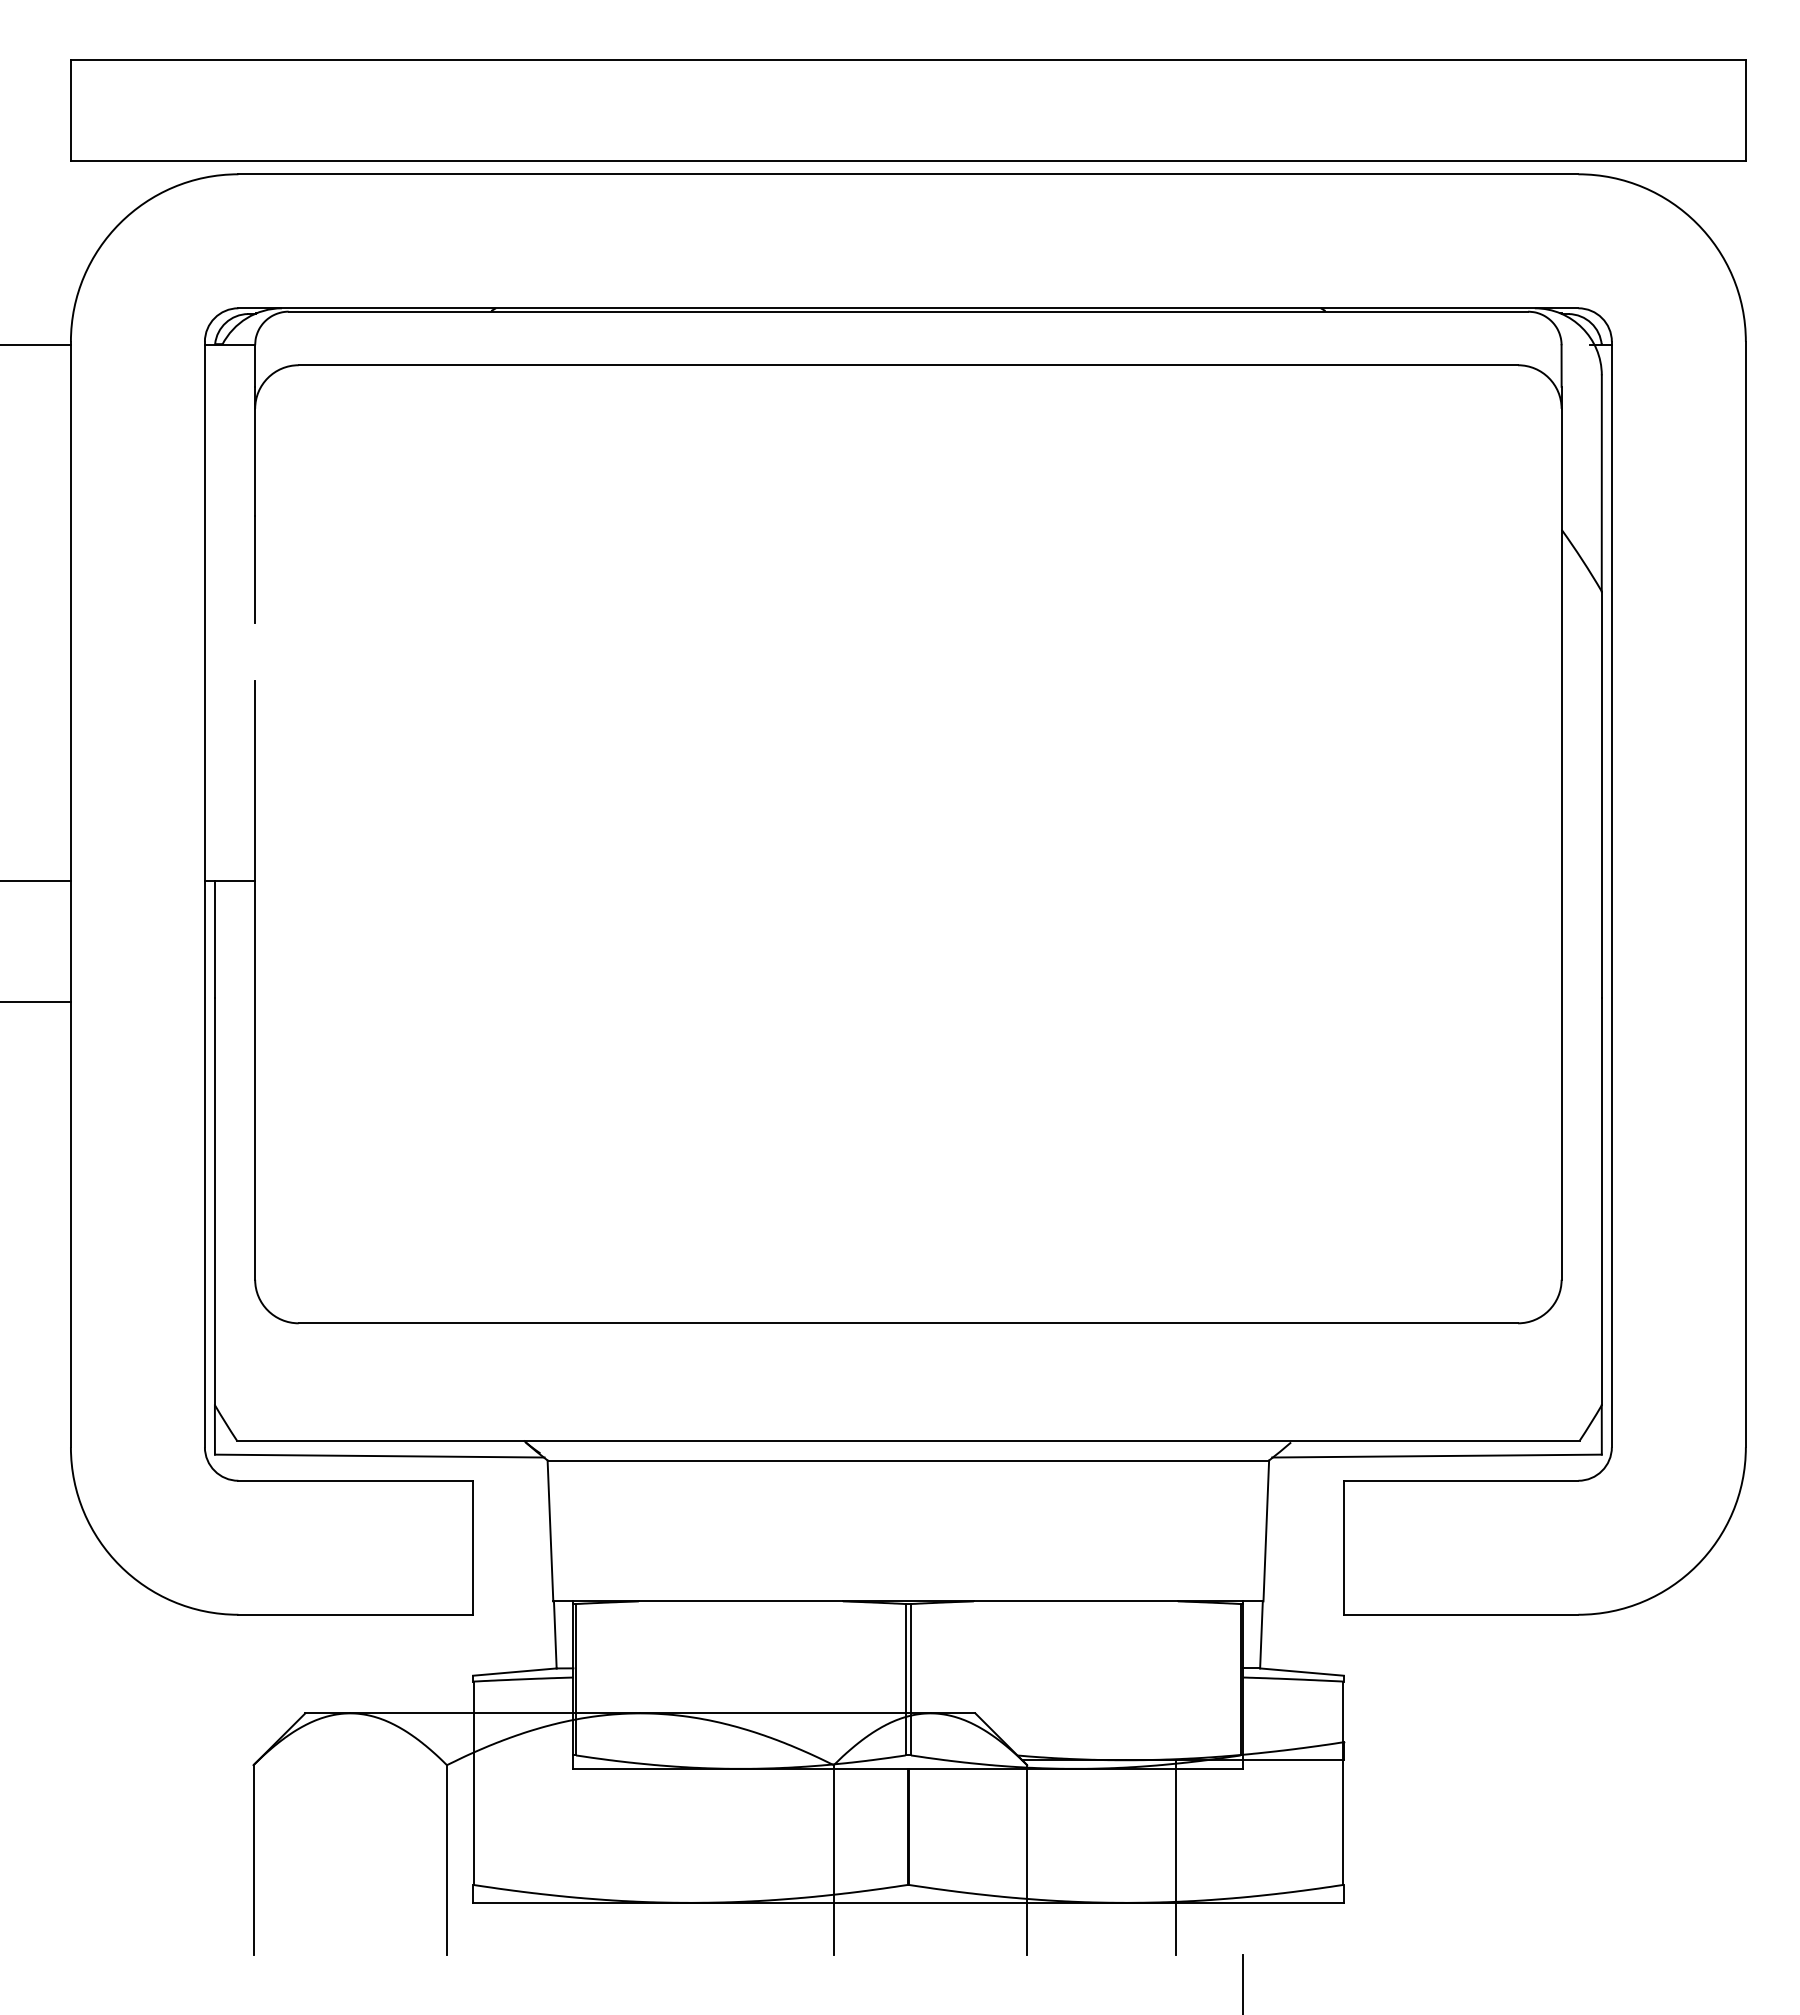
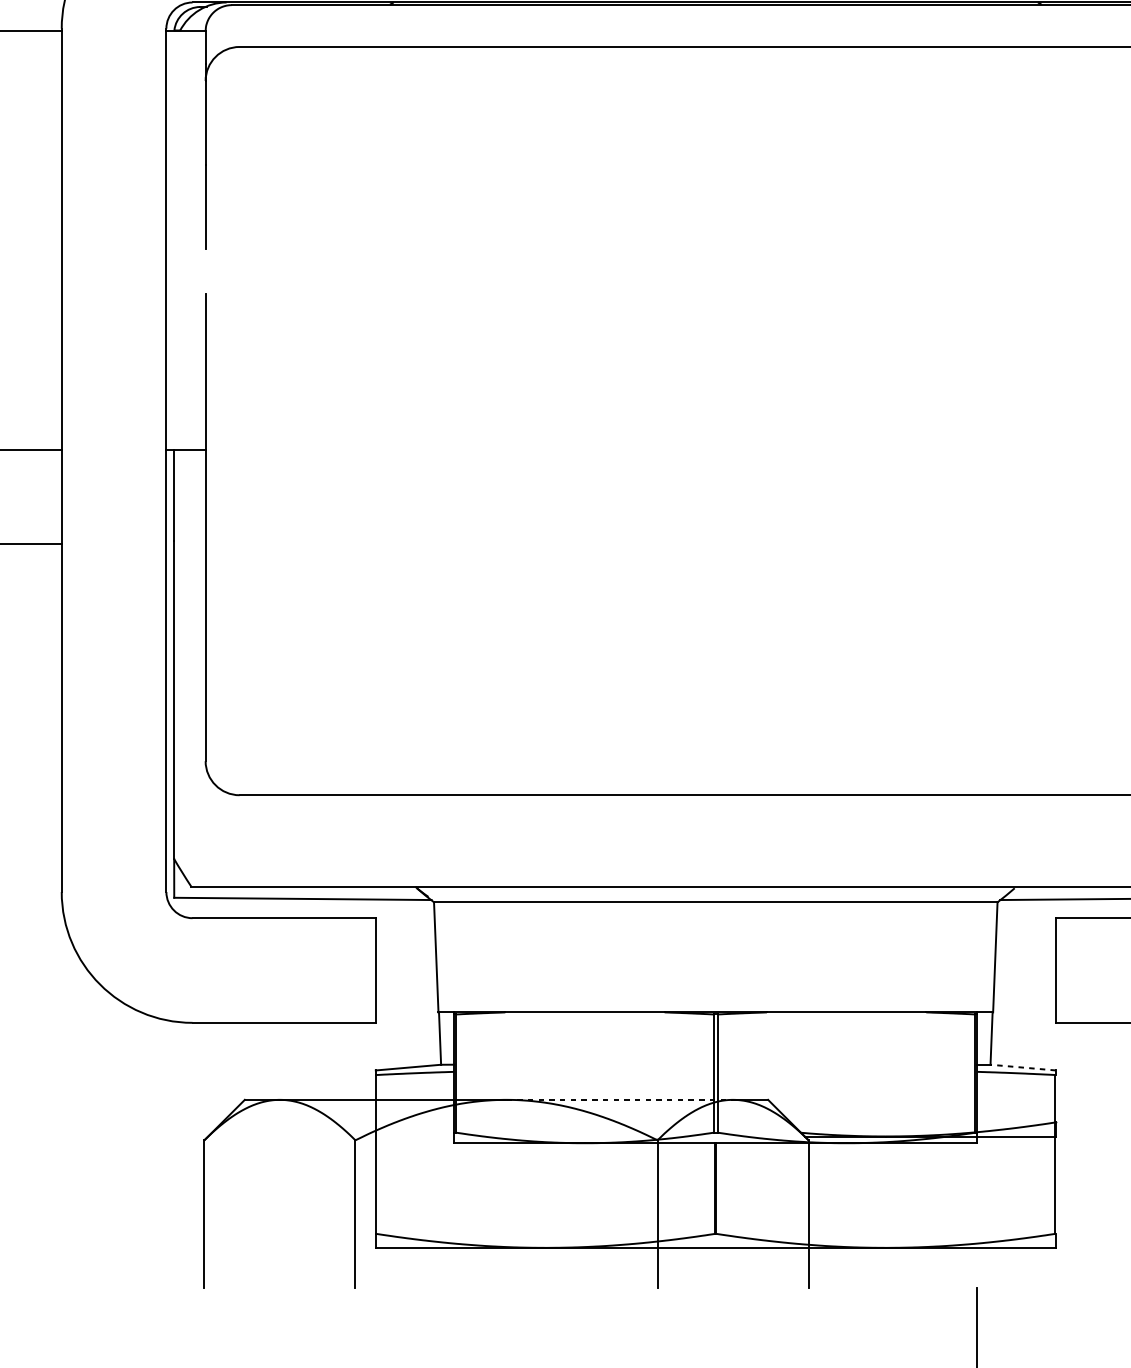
line: (1301, 1672) -> (1022, 1067), solid -> dashed
line: (785, 1713) -> (619, 1099), solid -> dashed
line: (1176, 1857) -> (925, 1212), removed

